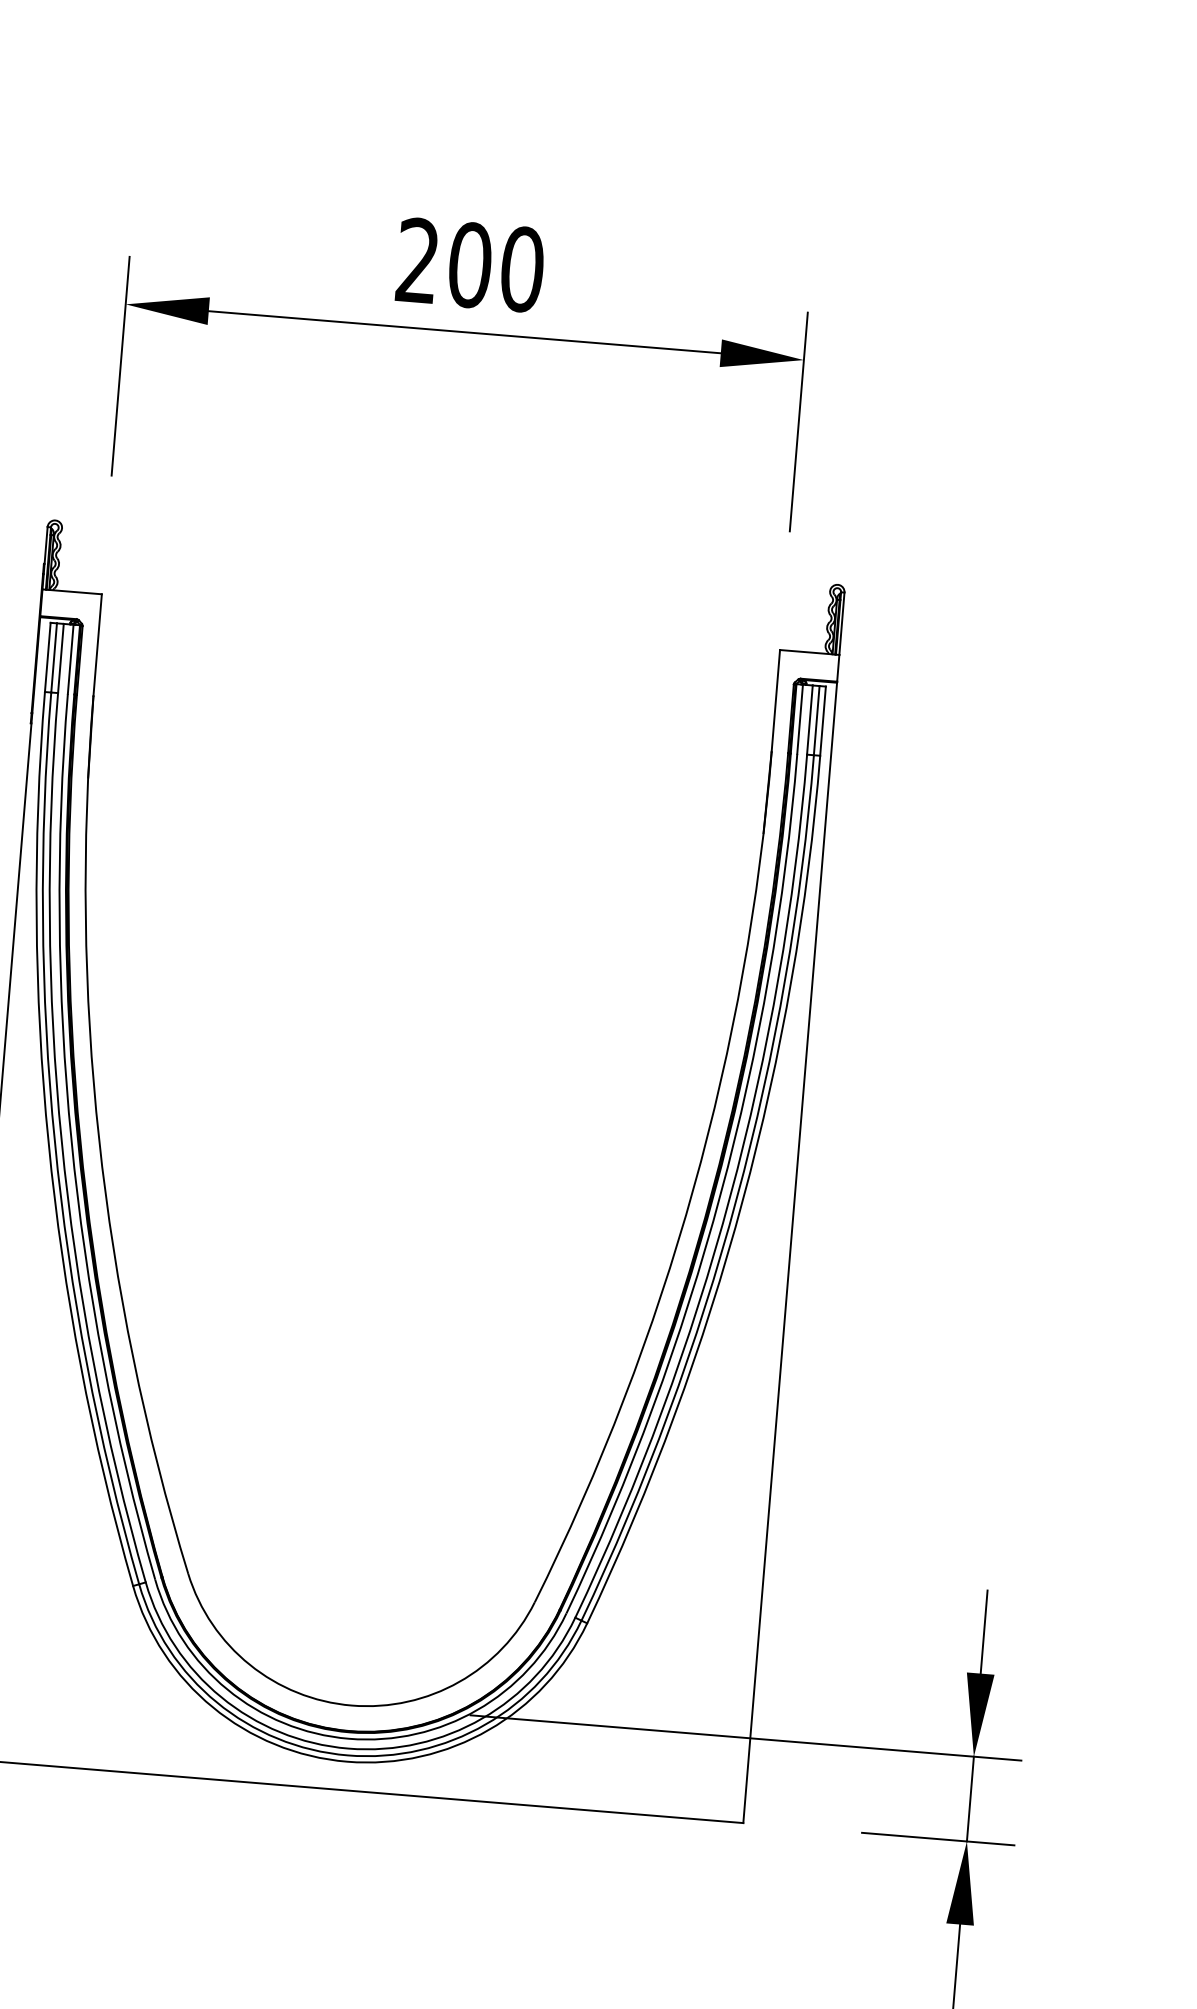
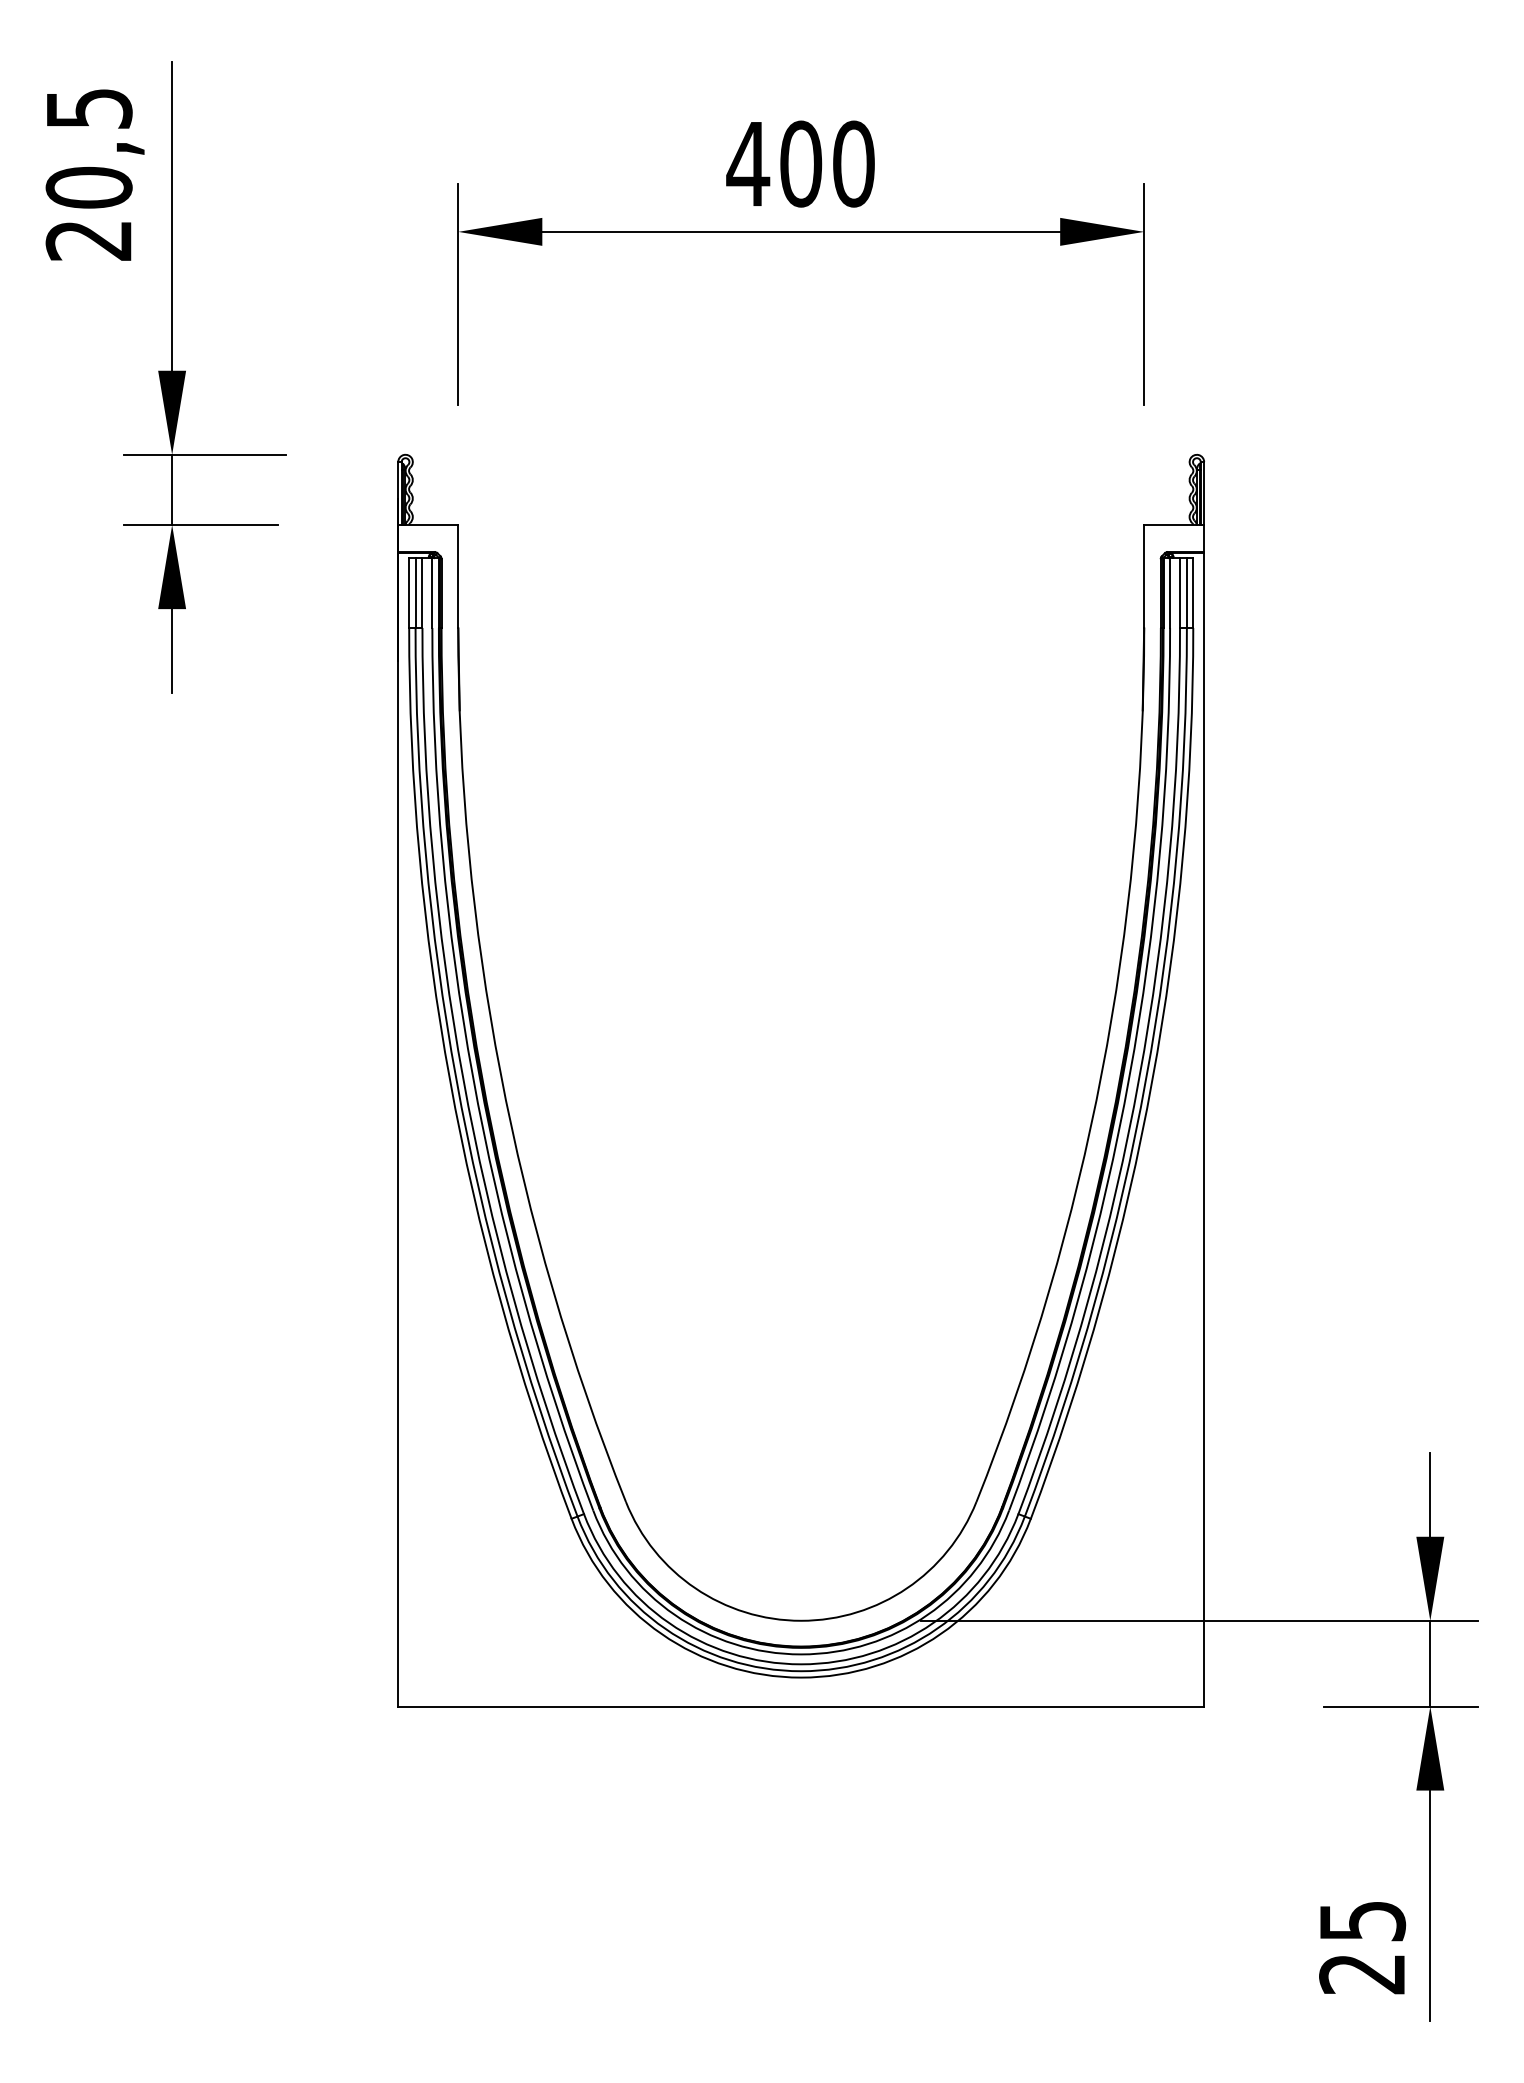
text: (418, 259) -> (748, 162), 200 -> 400

